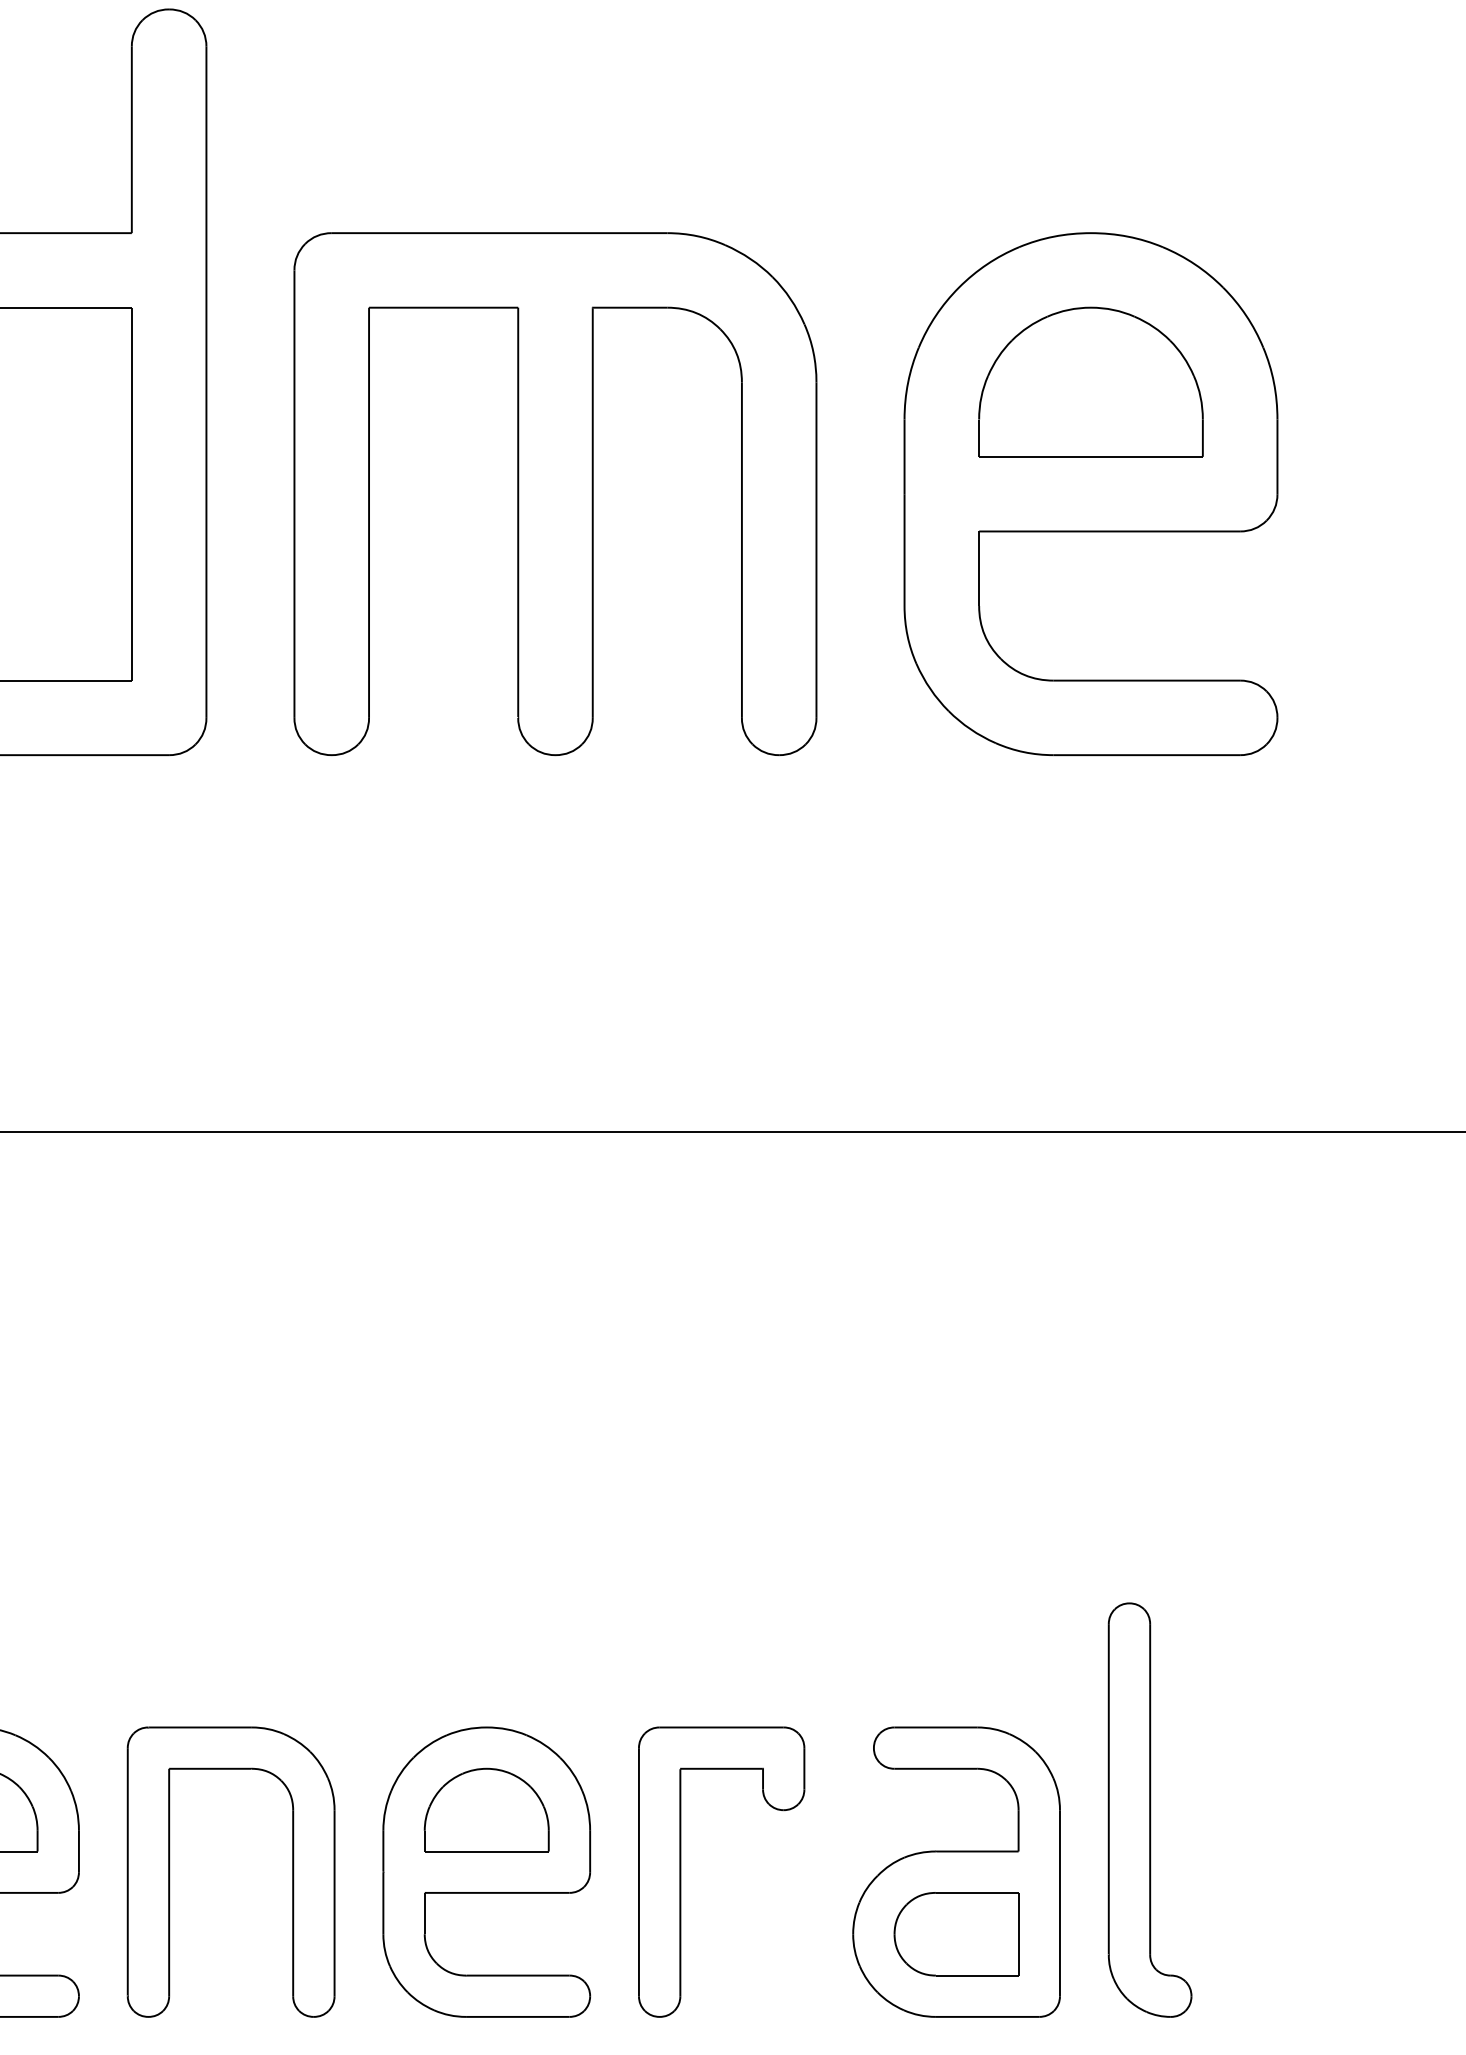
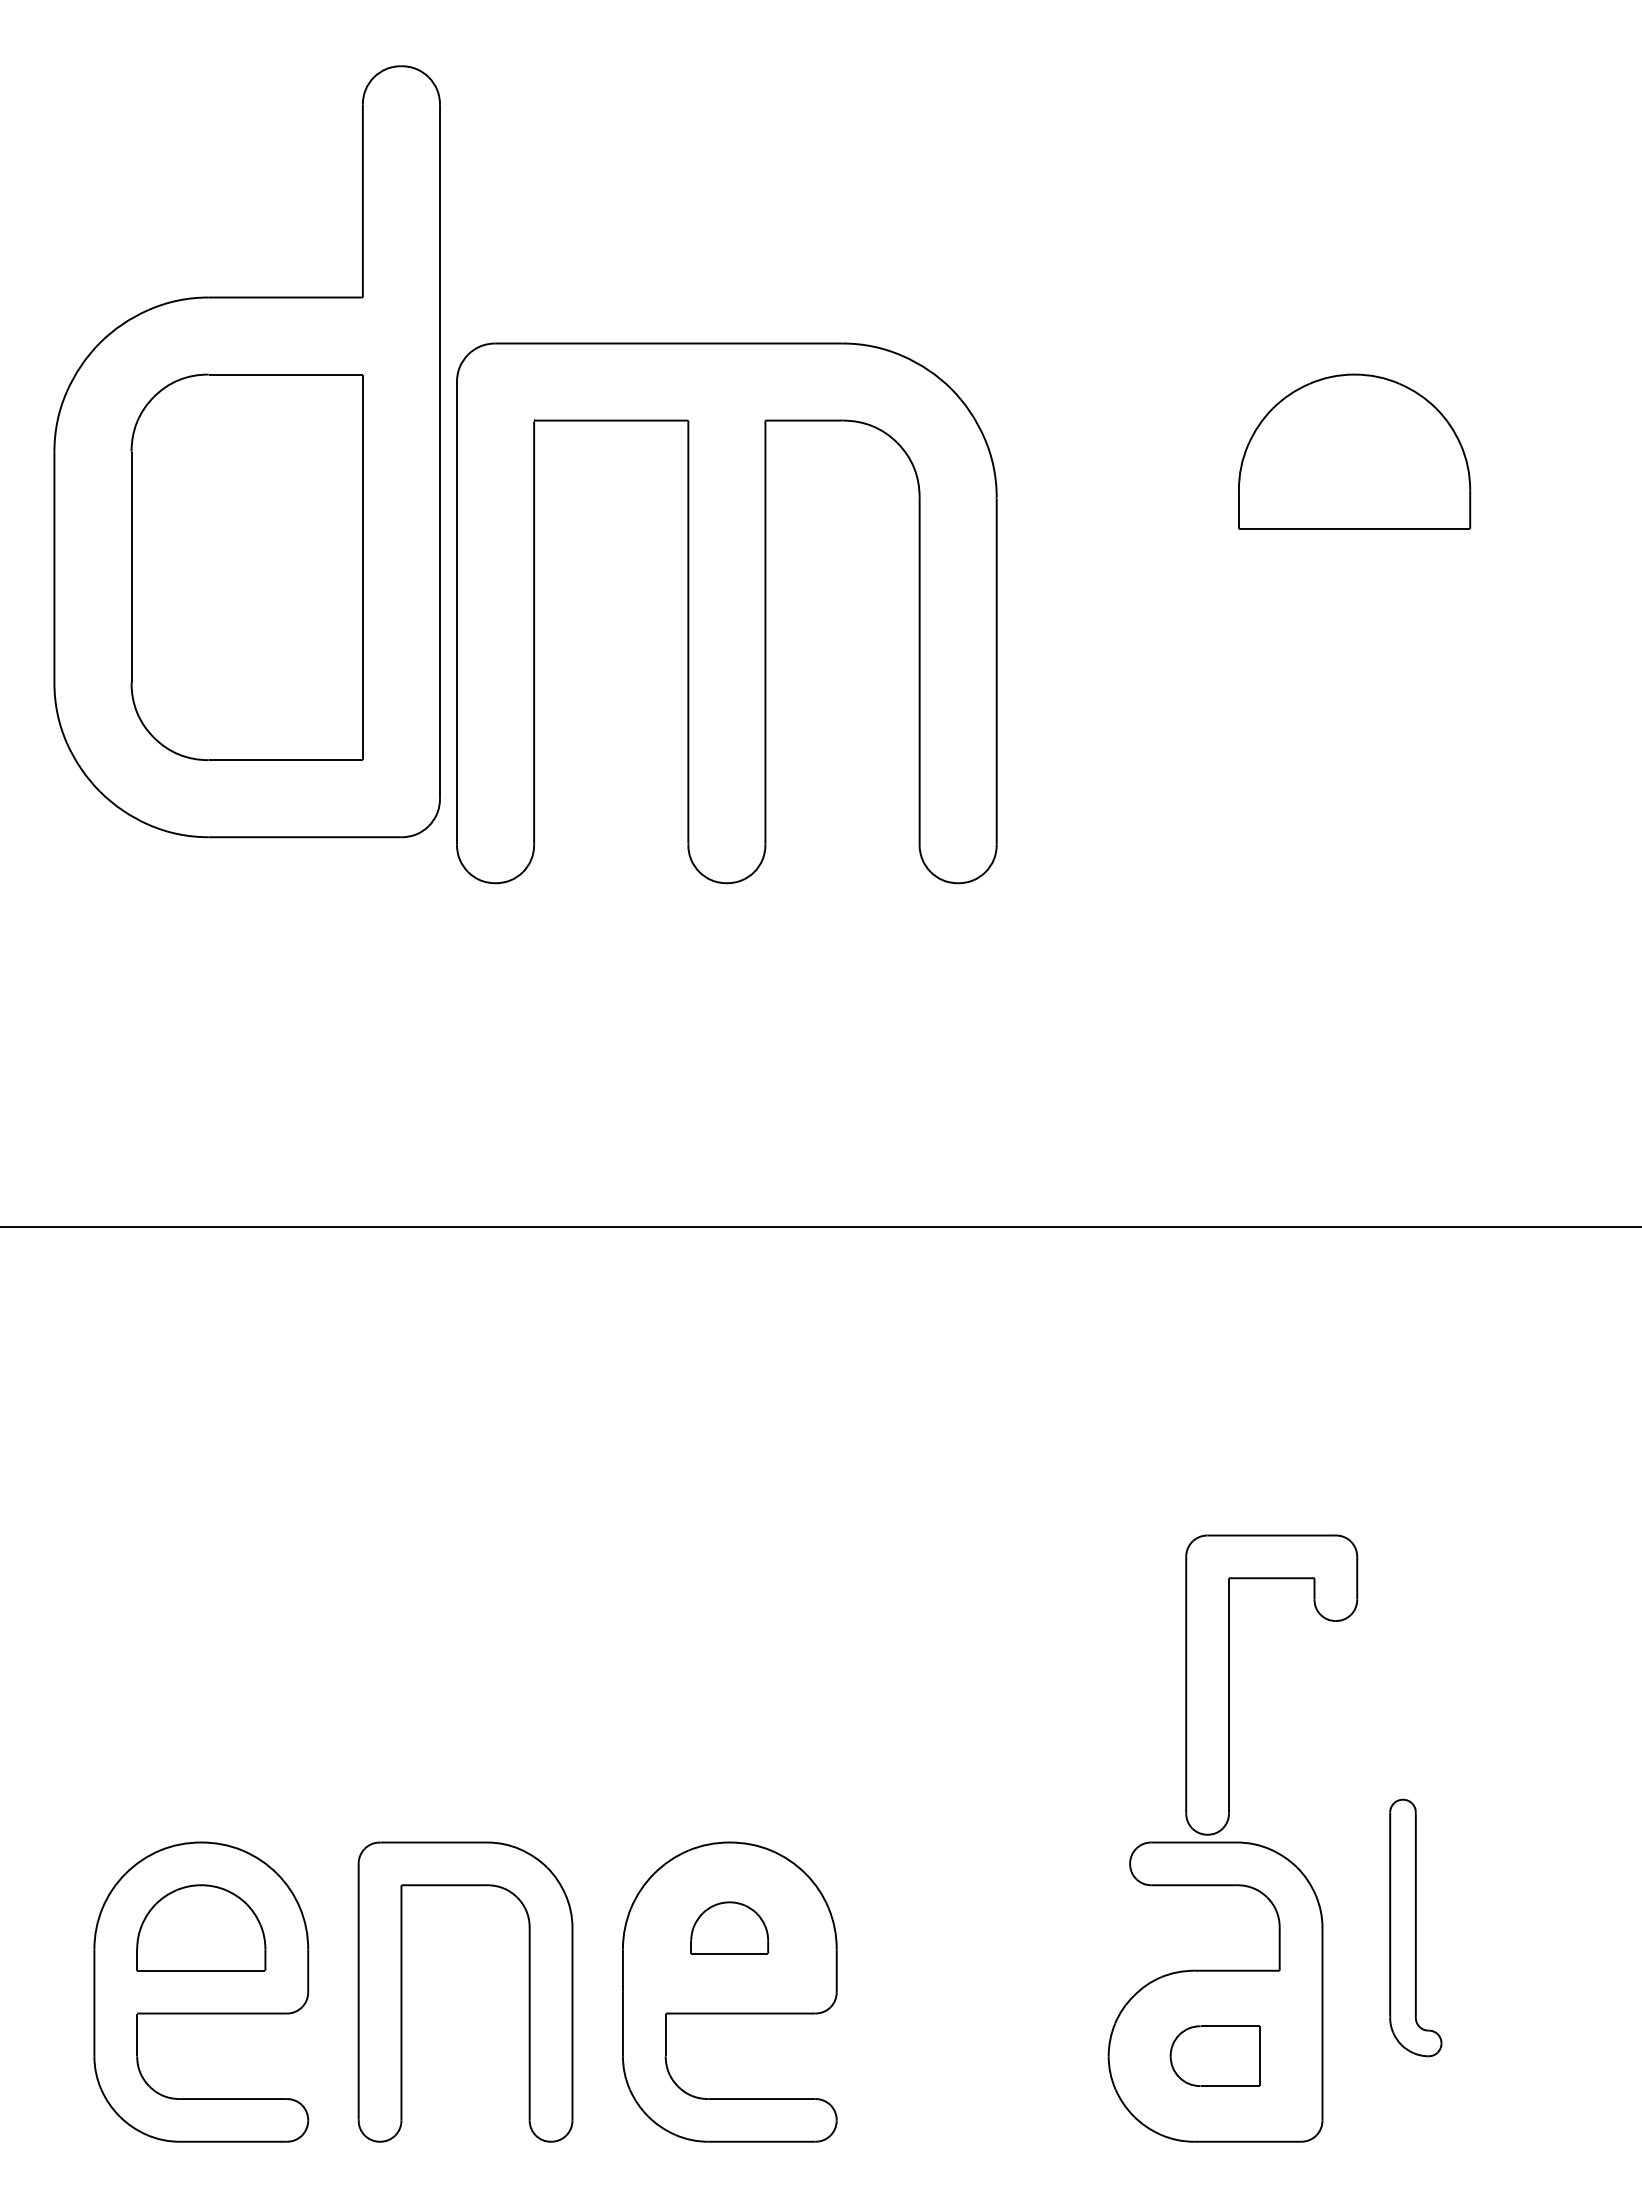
part: (555, 494) -> (726, 613), moved
part: (1090, 494) -> (1354, 567), removed
part: (486, 1809) -> (729, 1927), size x0.6
part: (1149, 1809) -> (1415, 1927), size x0.6
part: (680, 1871) -> (1229, 1684), moved
part: (956, 1933) -> (1215, 2055), size x0.7

